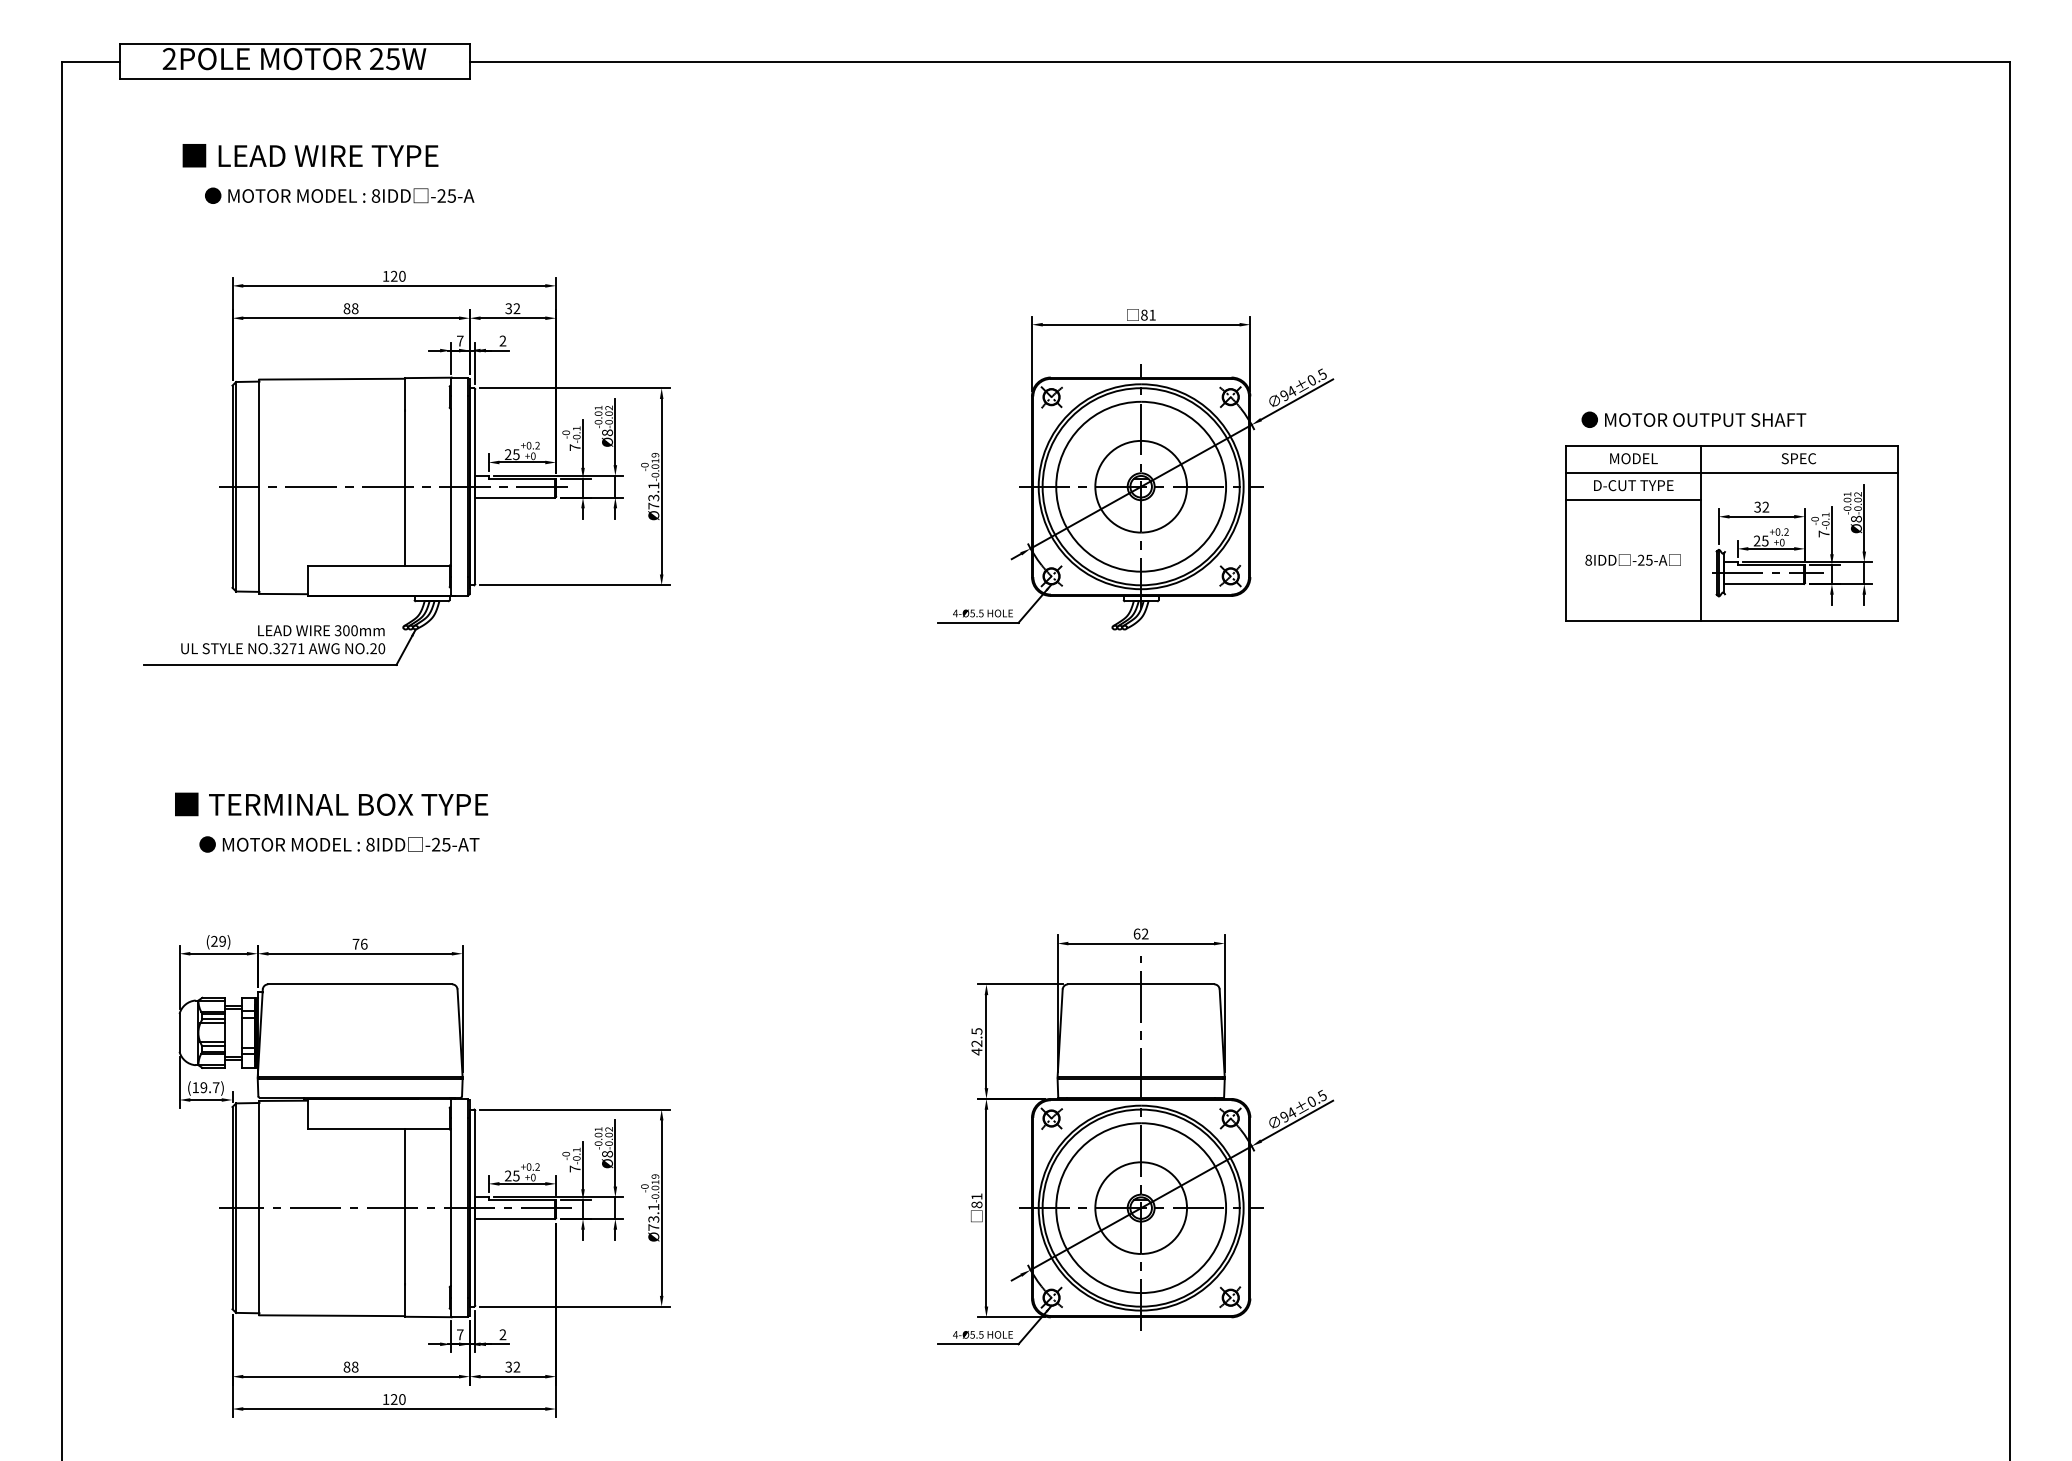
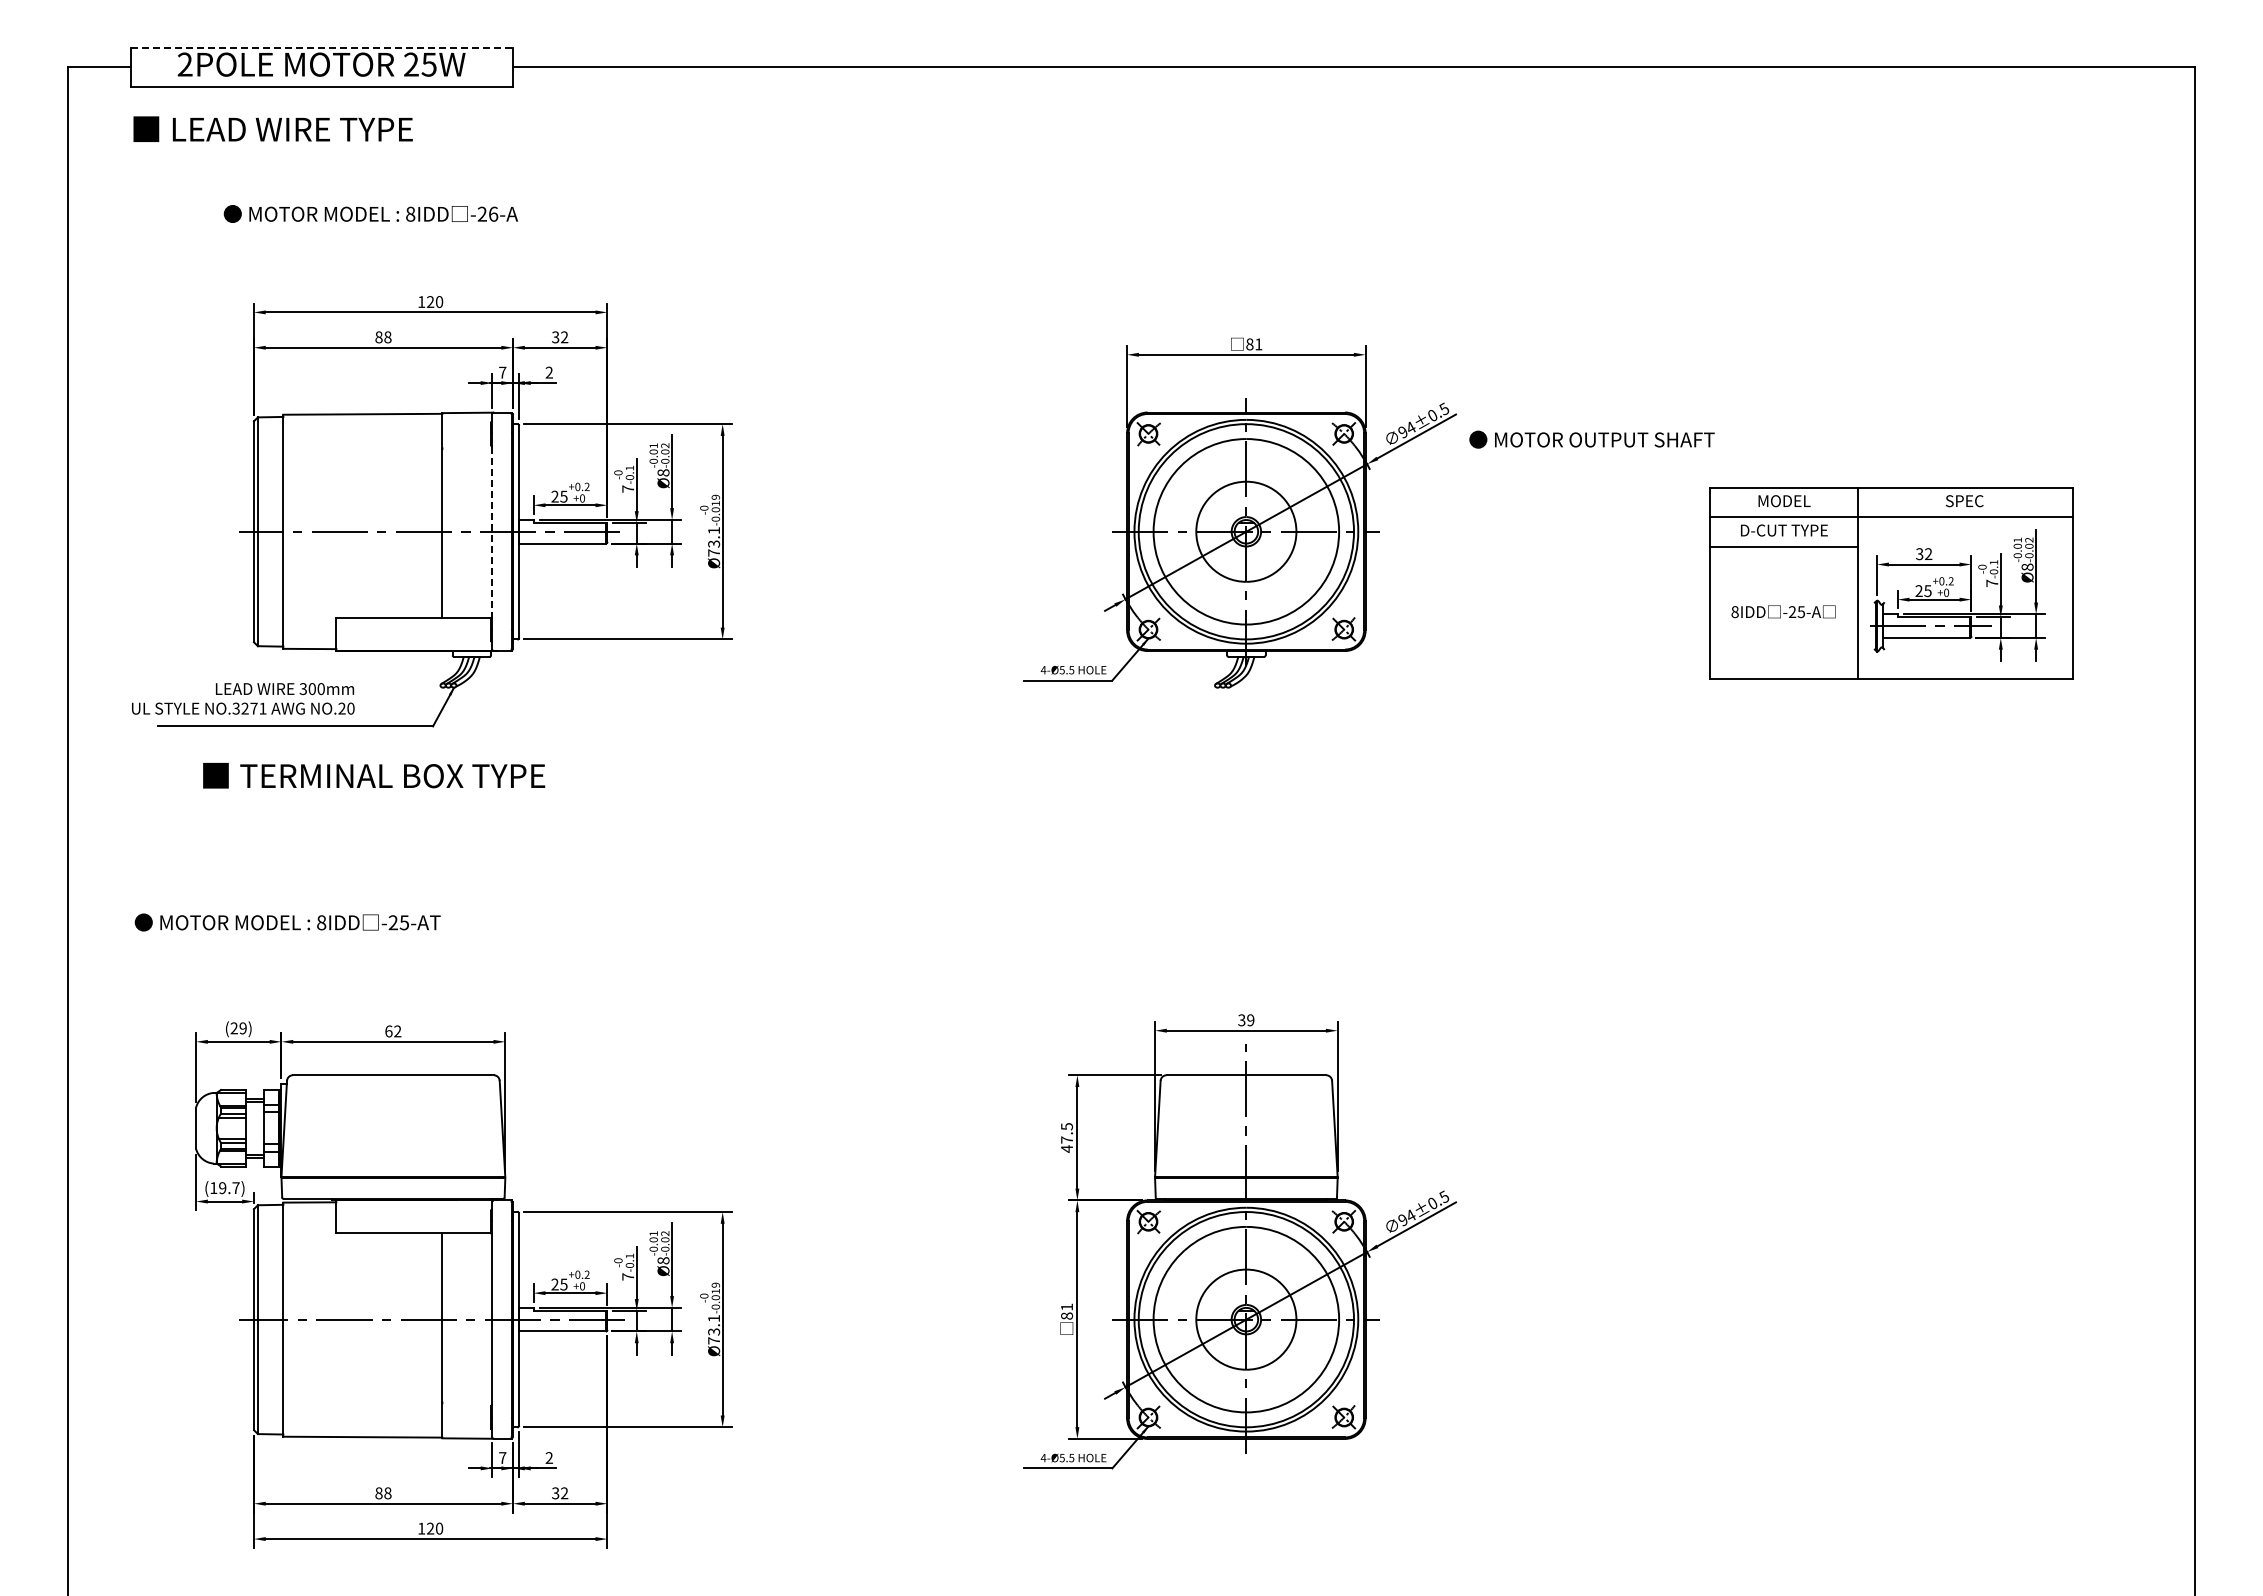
line: (294, 44) -> (321, 48), solid -> dashed
text: (309, 155) -> (272, 128), moved
text: (451, 195) -> (493, 213), -25-A -> -26-A
text: (1693, 419) -> (1591, 439), moved
line: (450, 487) -> (492, 532), solid -> dashed
text: (283, 639) -> (243, 698), moved
text: (331, 804) -> (374, 775), moved
text: (339, 844) -> (287, 922), moved
text: (1141, 934) -> (1246, 1020), 62 -> 39
text: (360, 944) -> (393, 1031), 76 -> 62
text: (976, 1043) -> (1066, 1139), 42.5 -> 47.5

